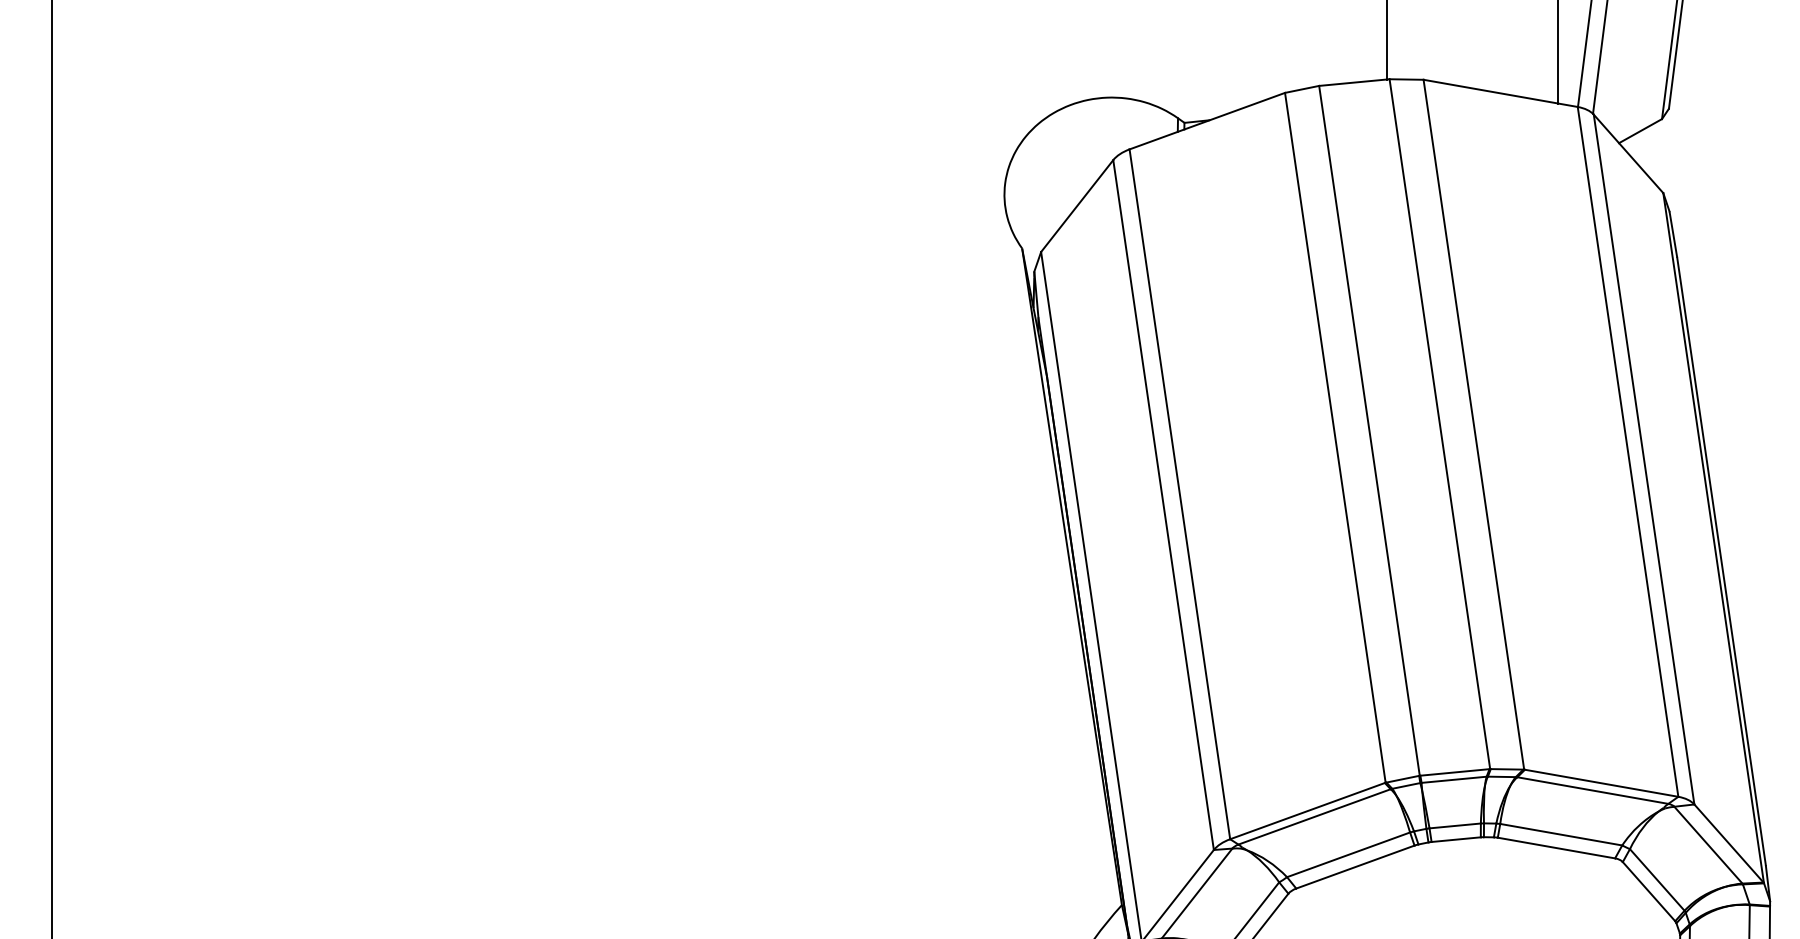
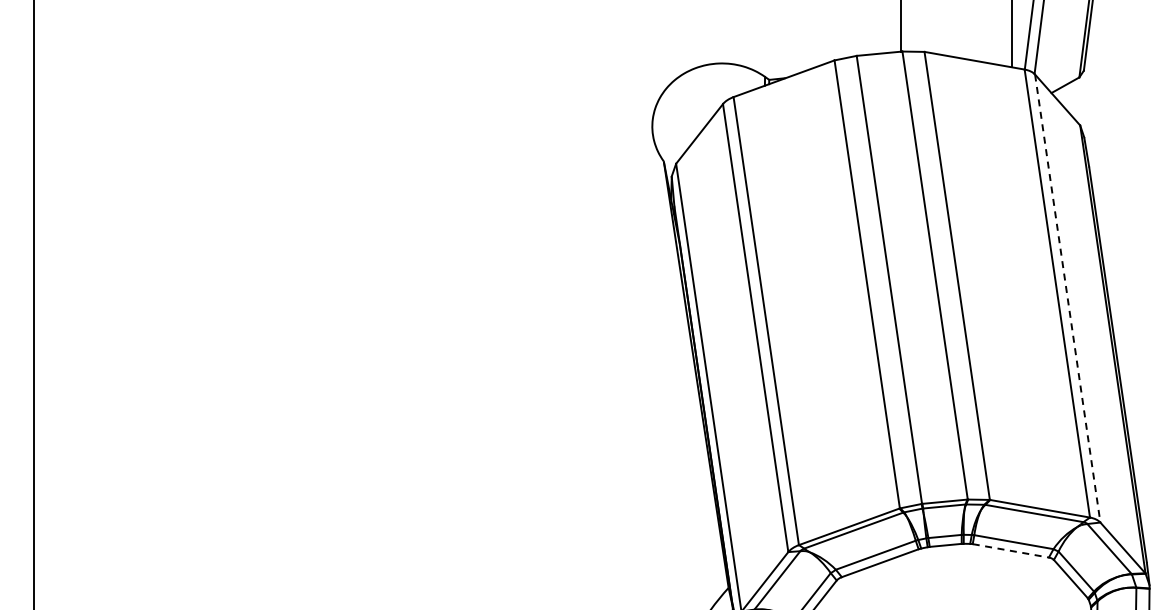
line: (1643, 461) -> (1067, 299), solid -> dashed
line: (1555, 847) -> (1010, 550), solid -> dashed

